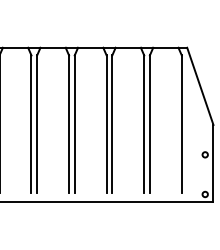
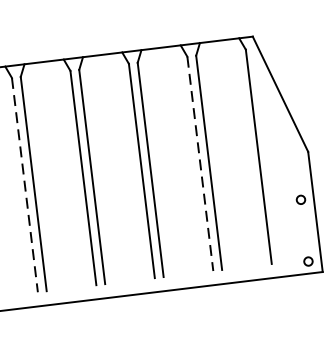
line: (31, 124) -> (24, 185), solid -> dashed
line: (144, 124) -> (200, 164), solid -> dashed

